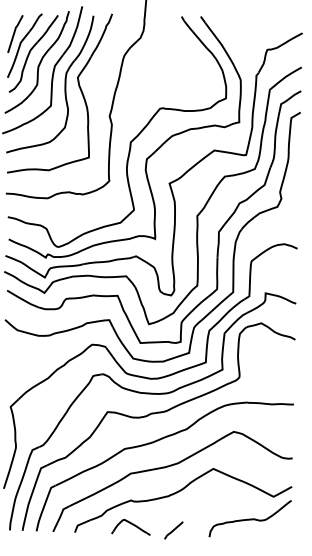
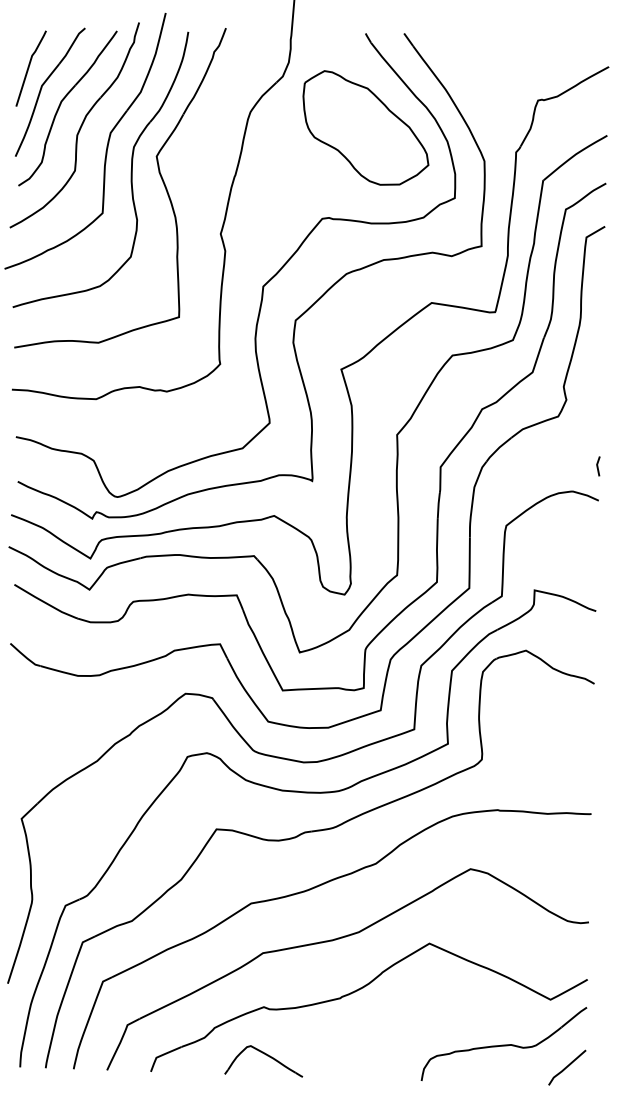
part: (181, 63) -> (365, 127), added
line: (296, 231) -> (596, 465), added
line: (173, 530) -> (566, 1067), moved

